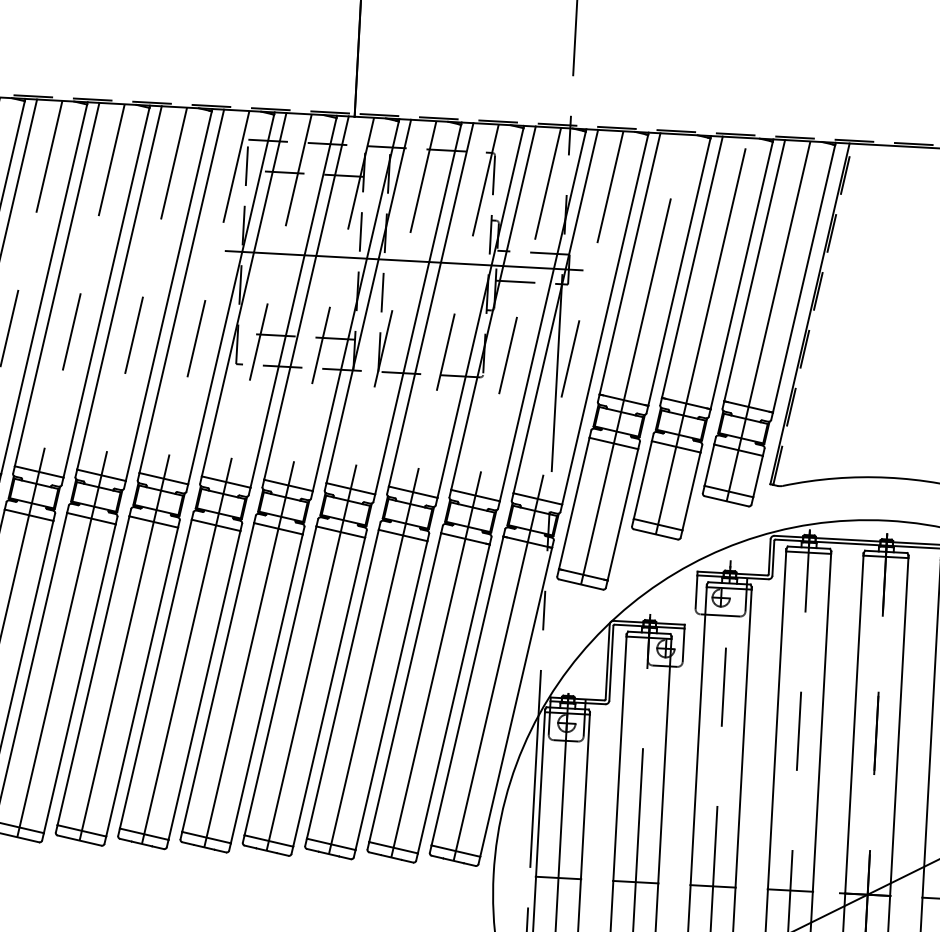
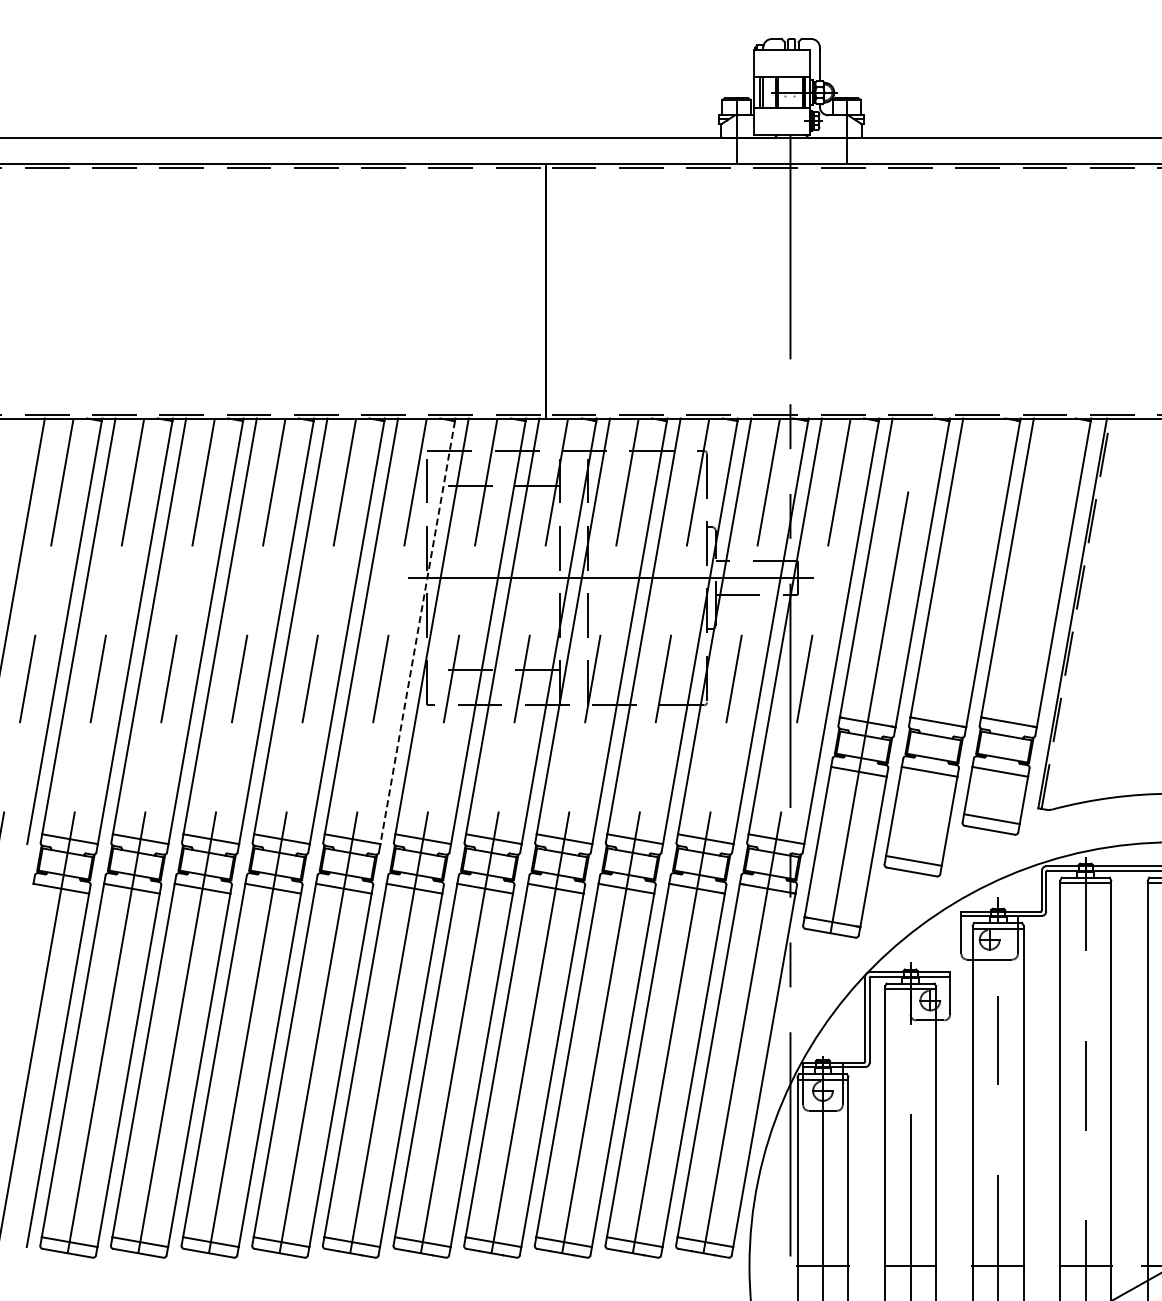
line: (230, 299) -> (417, 632), solid -> dashed
line: (767, 321) -> (1025, 624), removed
line: (701, 336) -> (951, 645), removed

